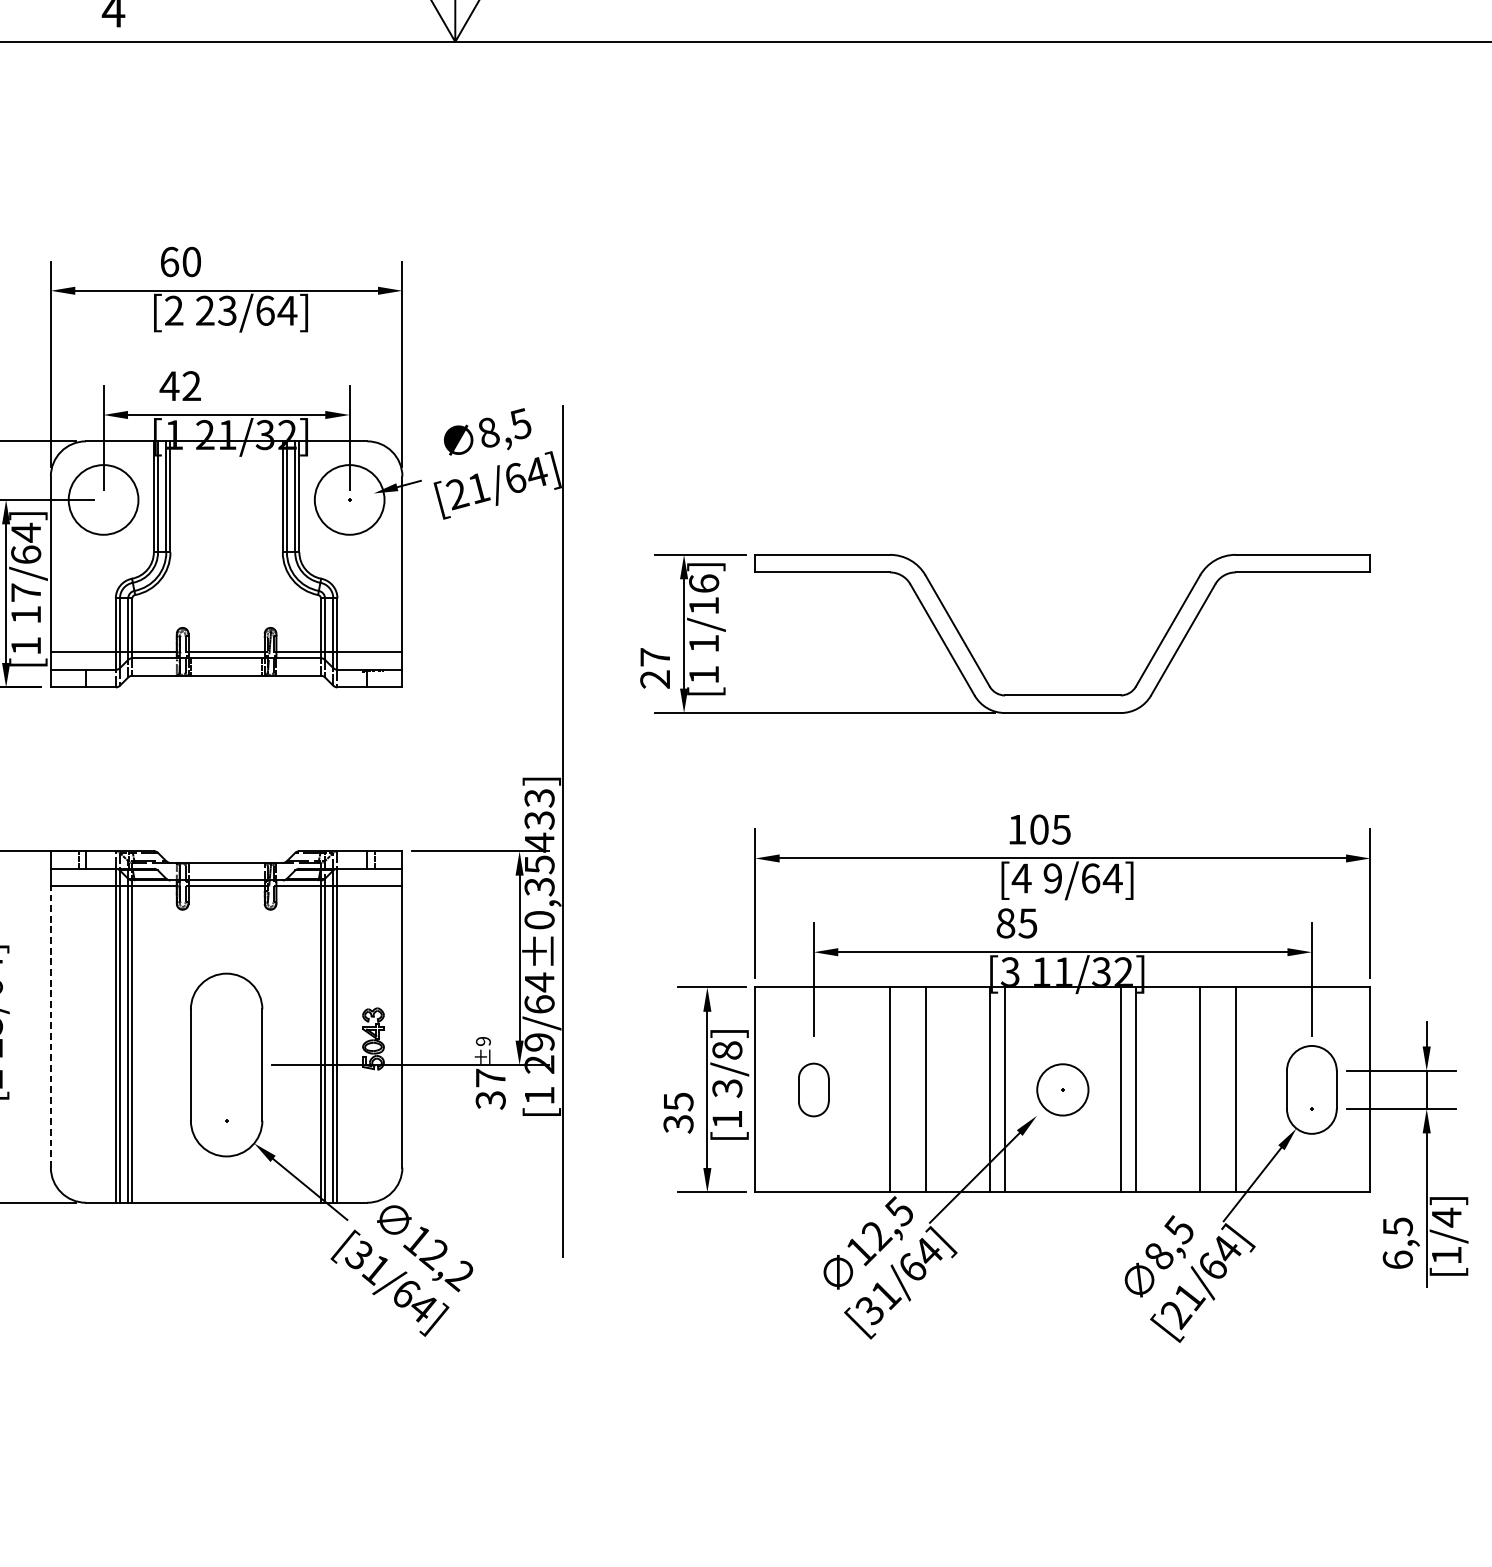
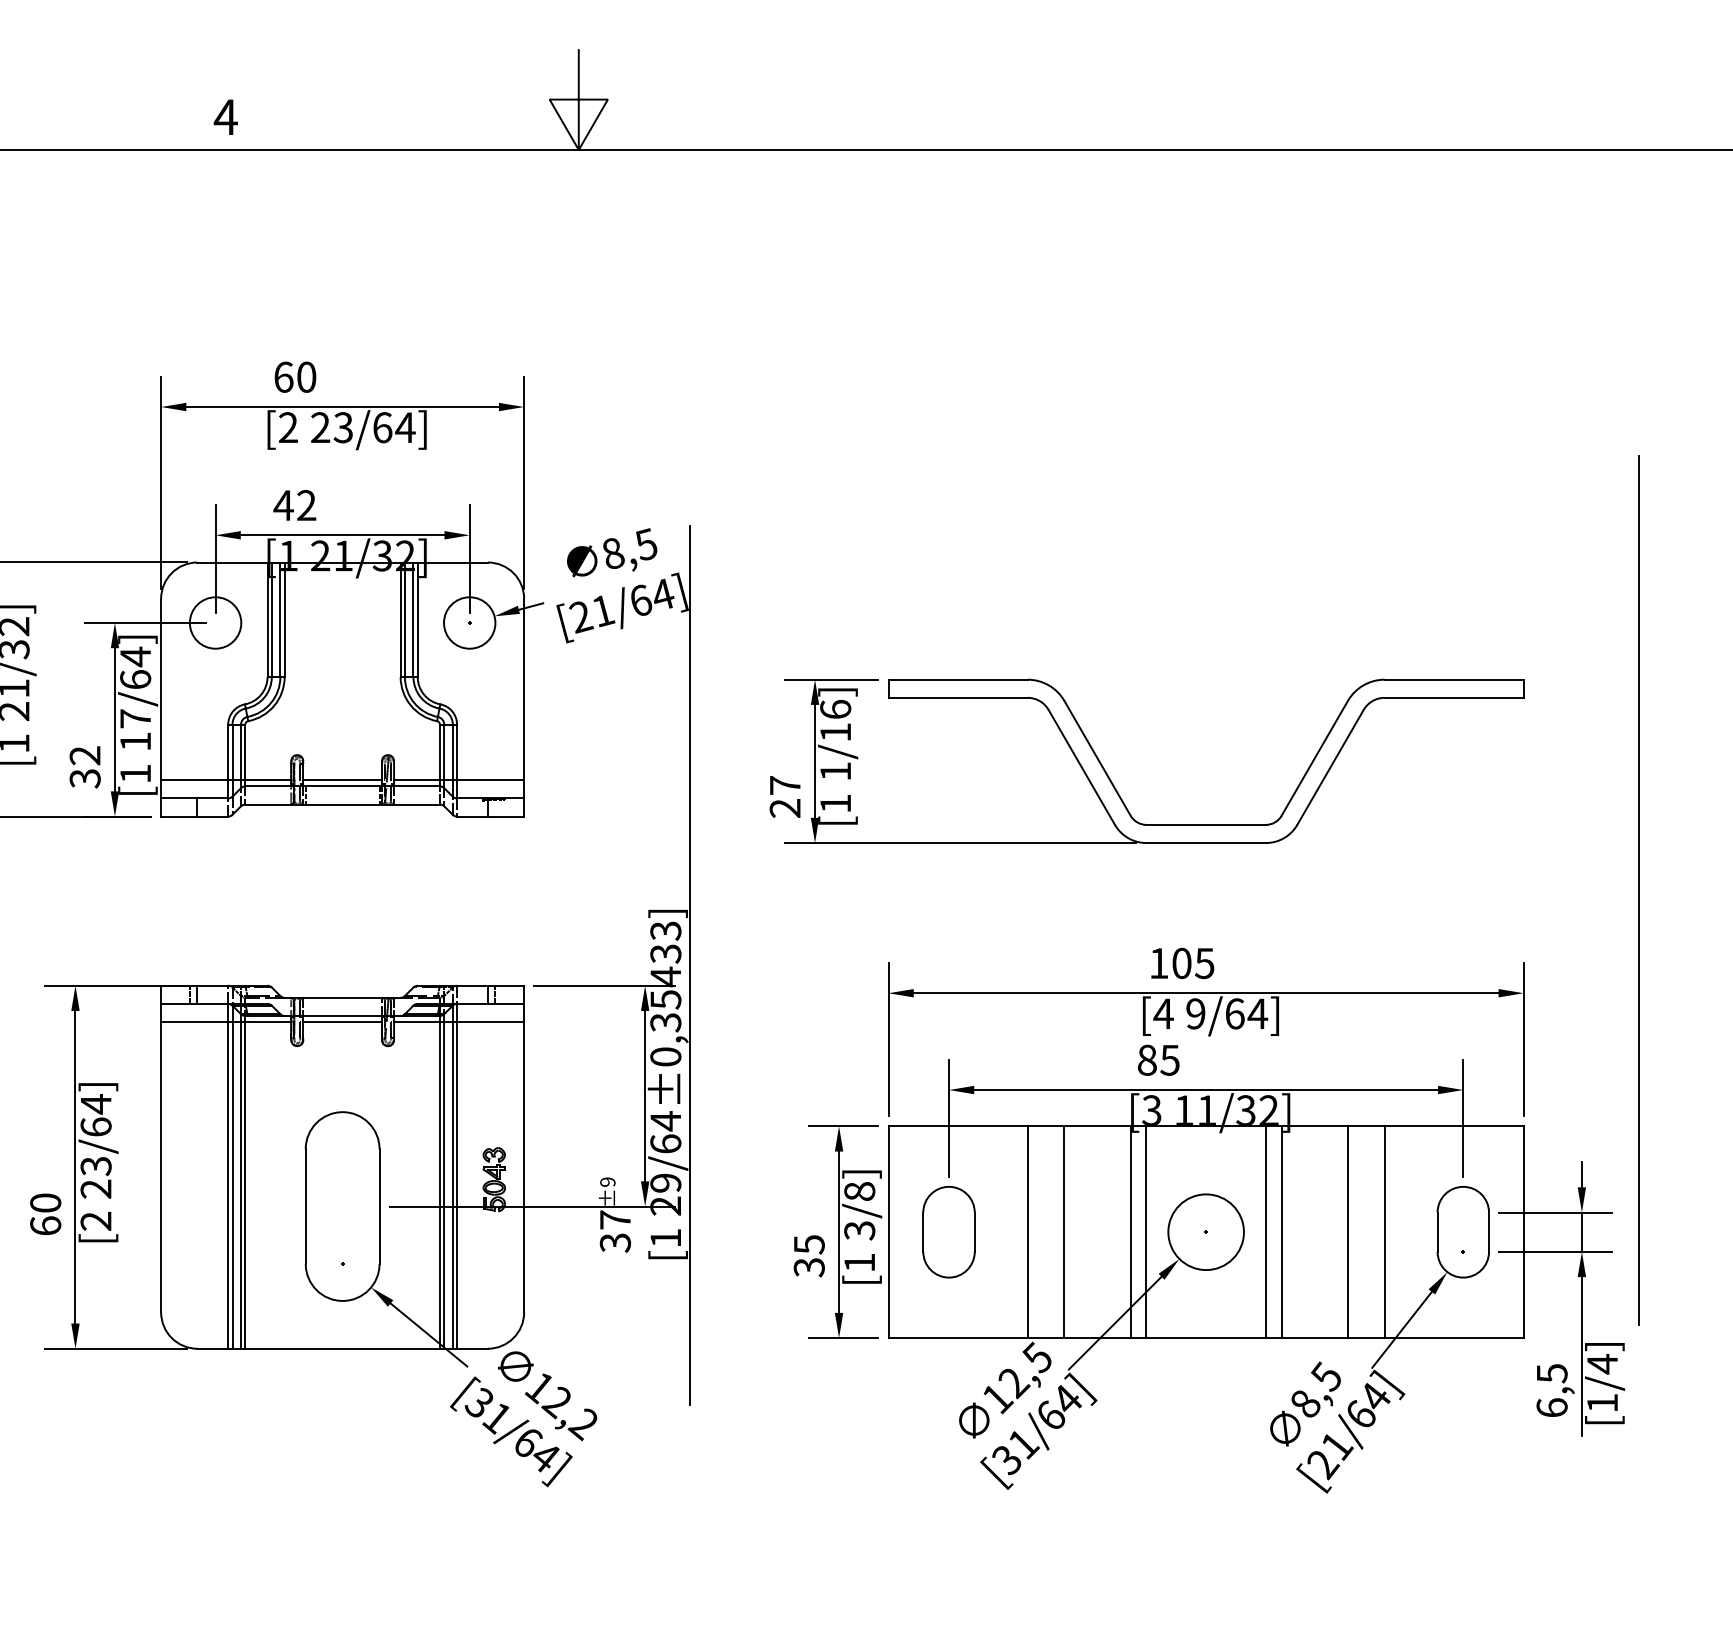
circle: (103, 499) -> (215, 622), size x0.71
circle: (349, 499) -> (469, 622), size x0.71
line: (1481, 758) -> (1638, 890), added
line: (51, 1026) -> (161, 1166), dashed -> solid
part: (813, 1090) -> (948, 1232), size x1.67
circle: (1062, 1090) -> (1205, 1232), size x1.43

